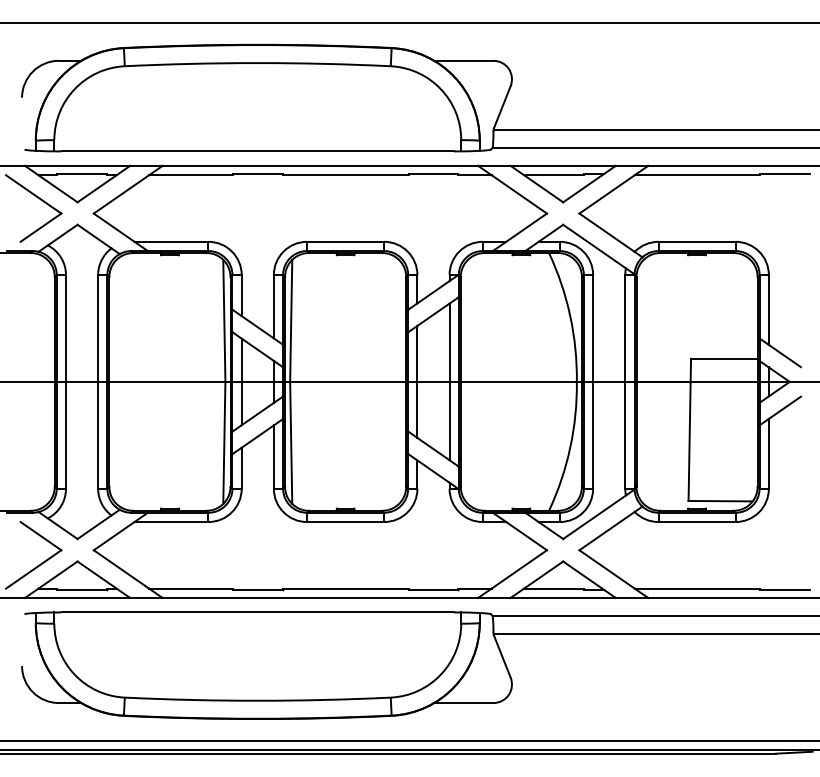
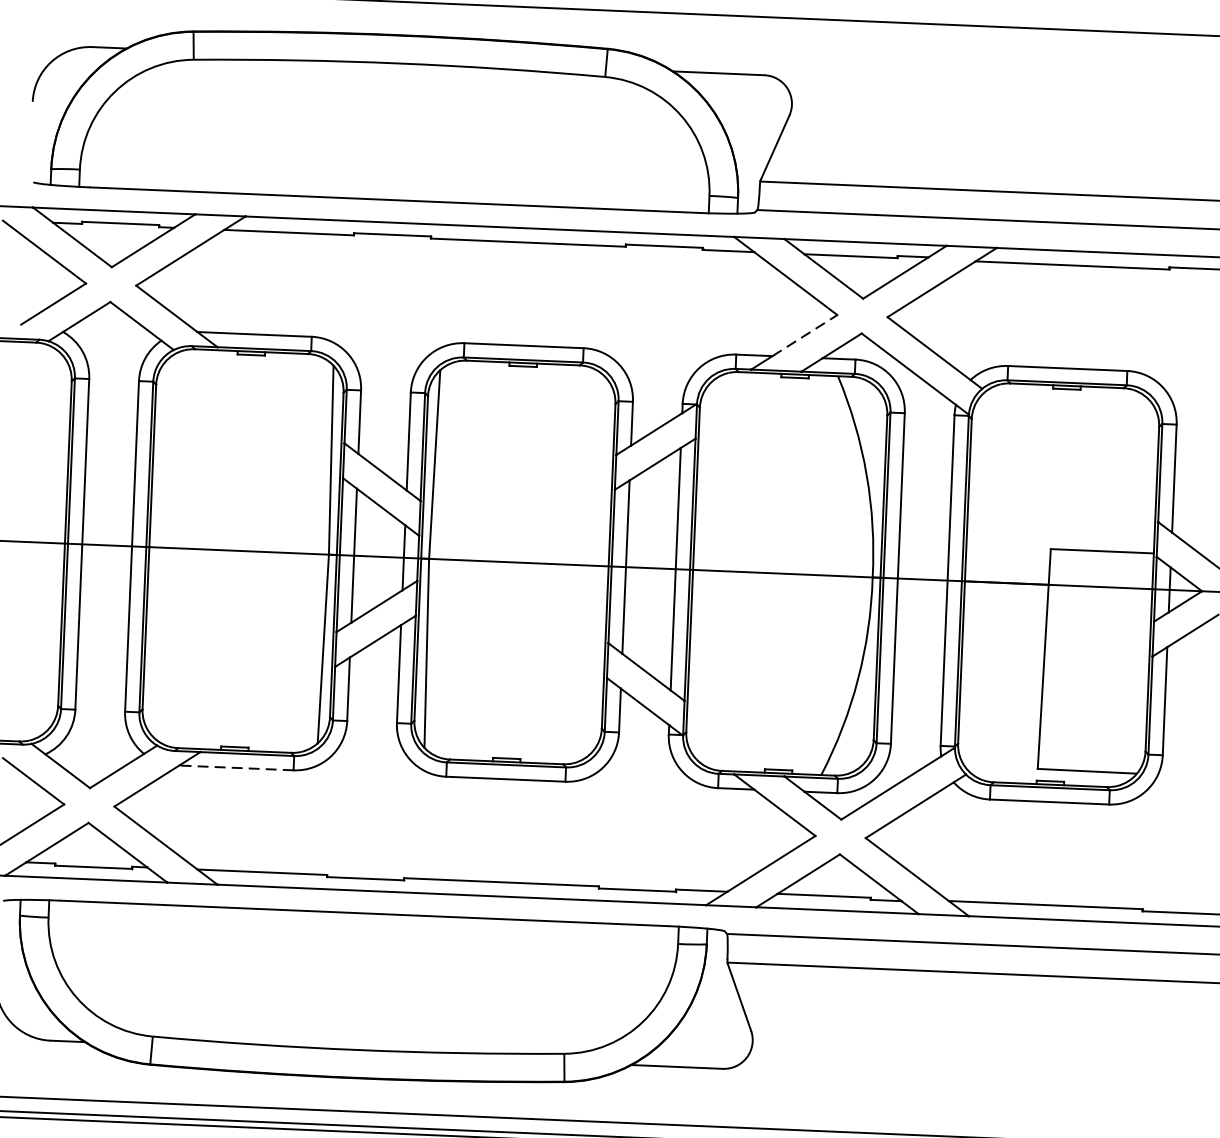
line: (526, 227) -> (804, 335), solid -> dashed
line: (171, 522) -> (236, 768), solid -> dashed

